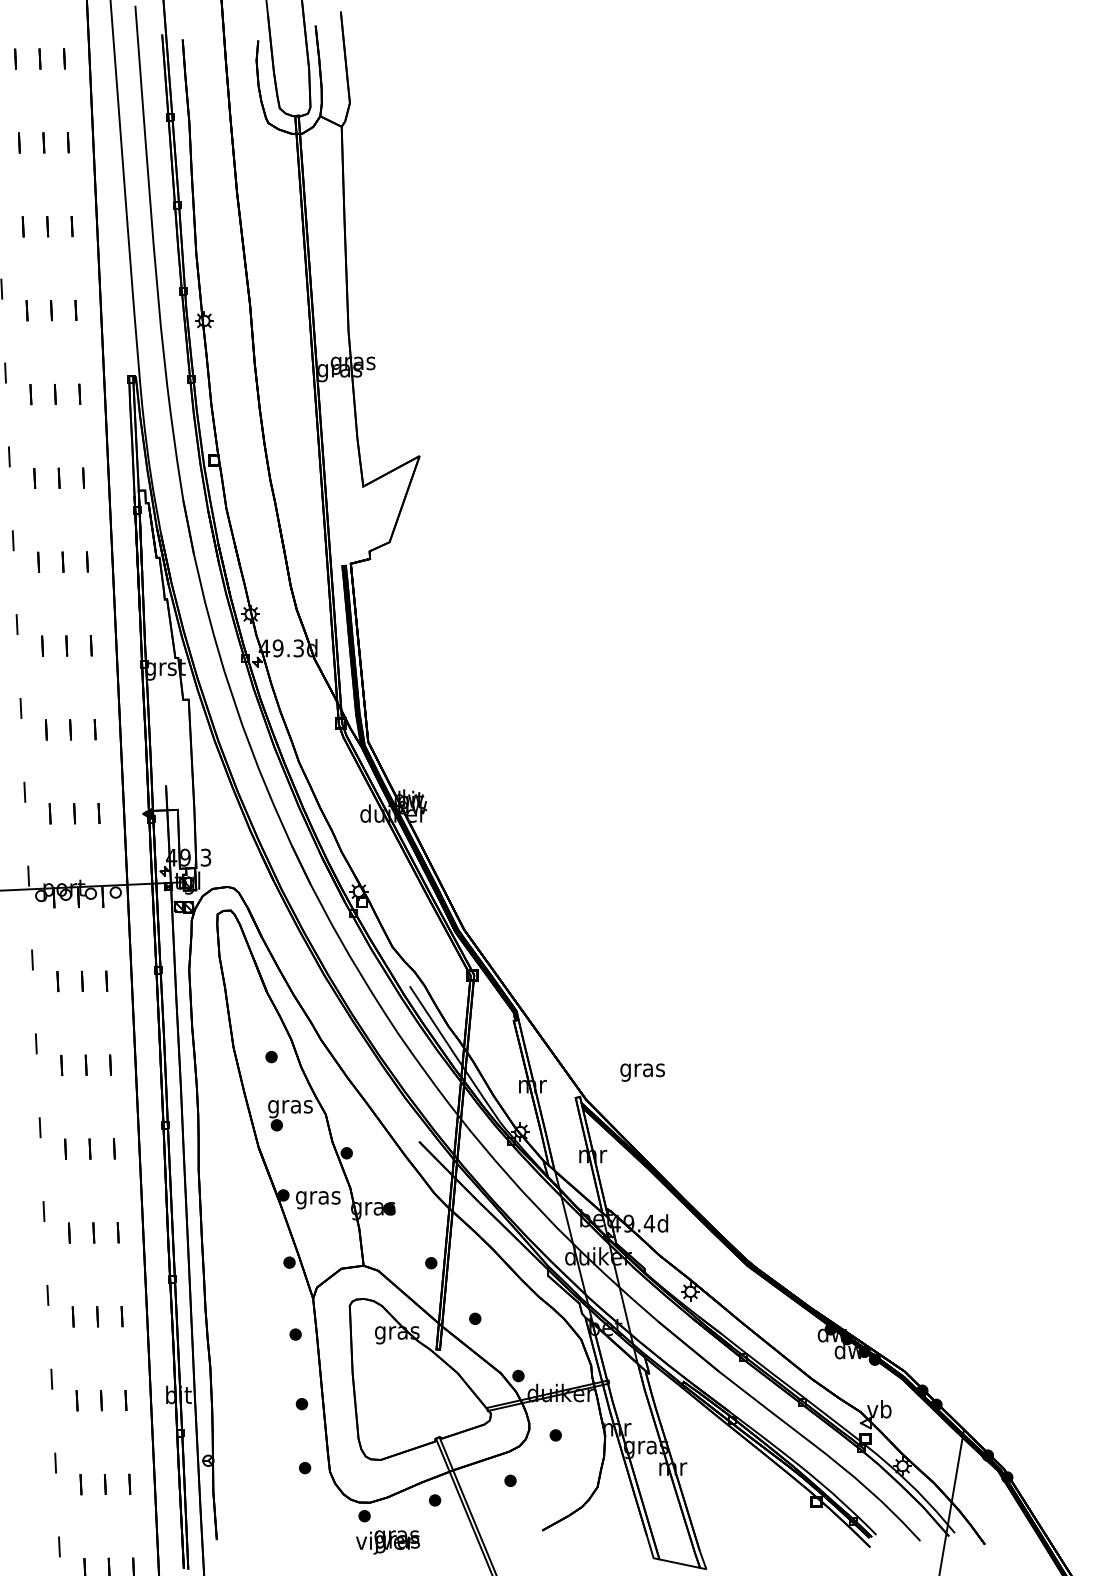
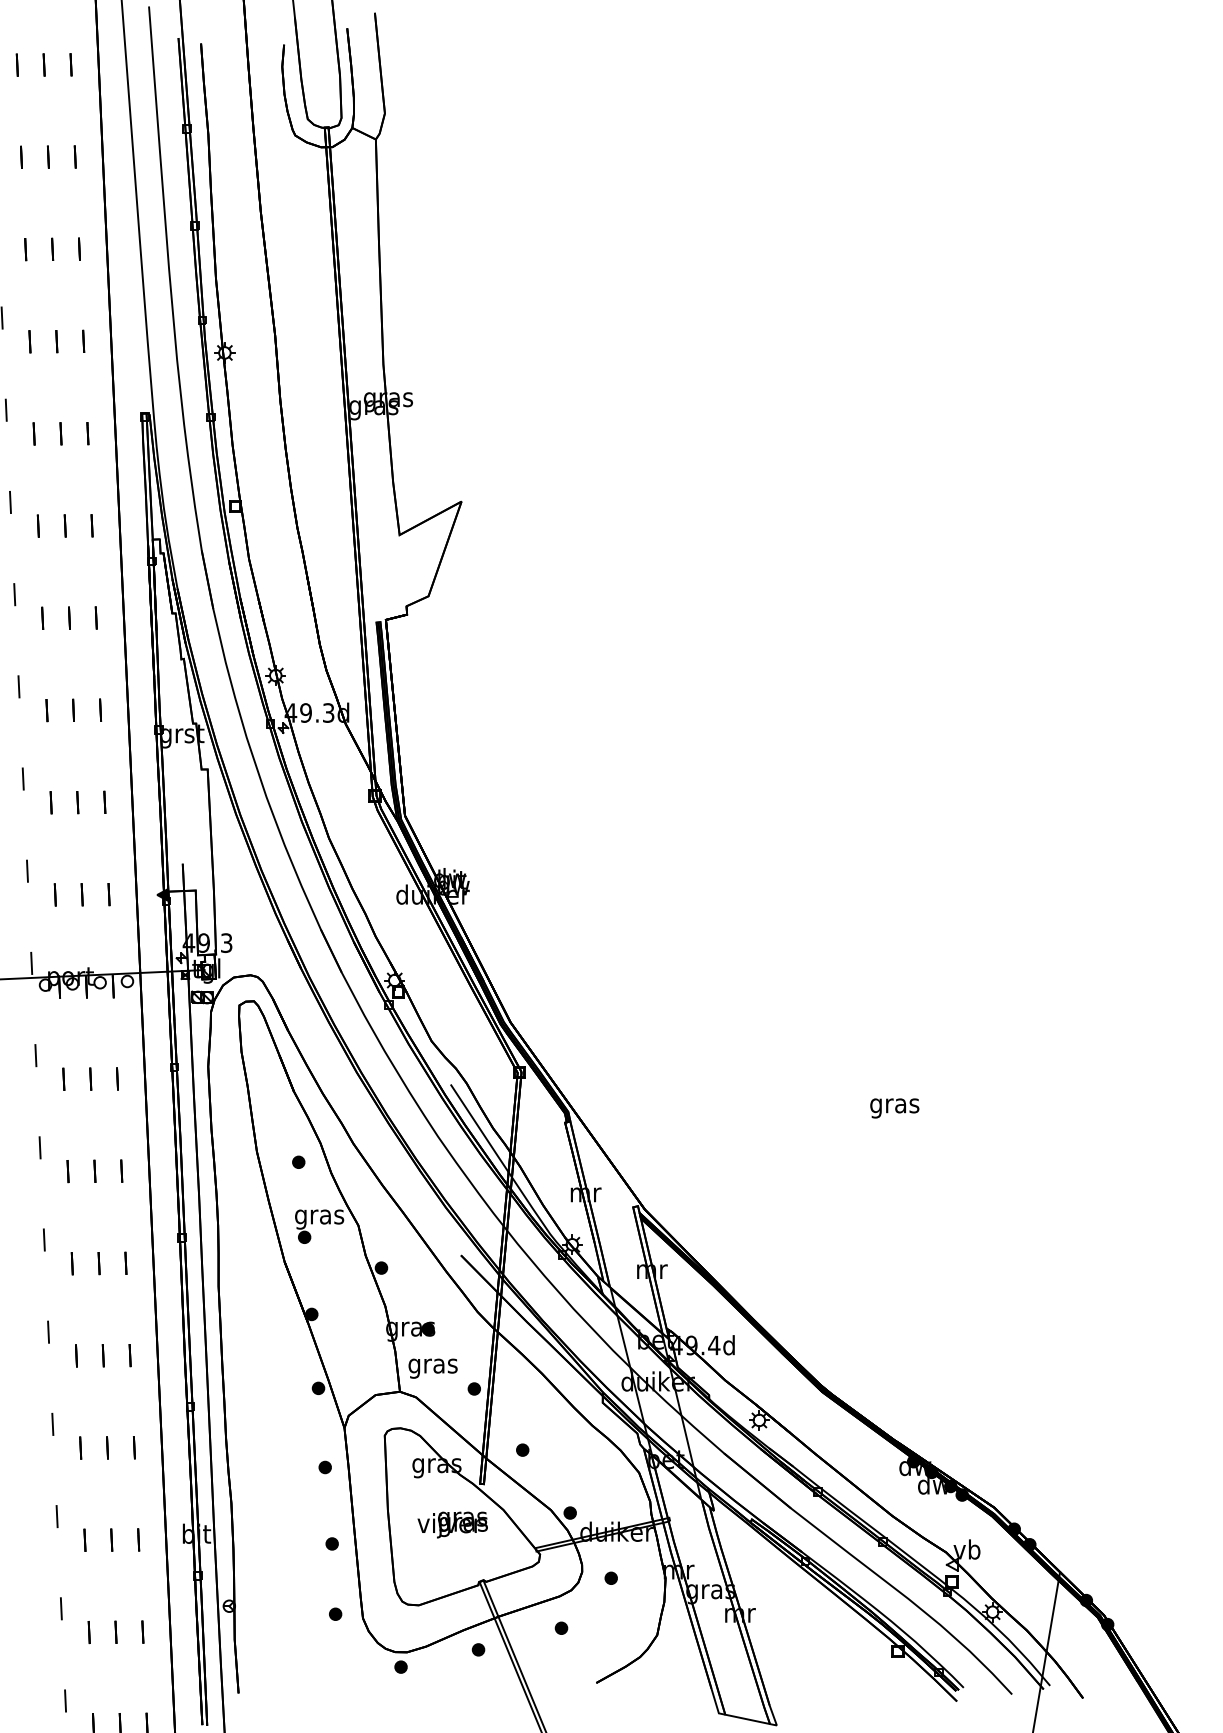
text: (642, 1072) -> (894, 1108), moved
text: (317, 1200) -> (432, 1368), moved
text: (387, 1541) -> (452, 1524), moved

